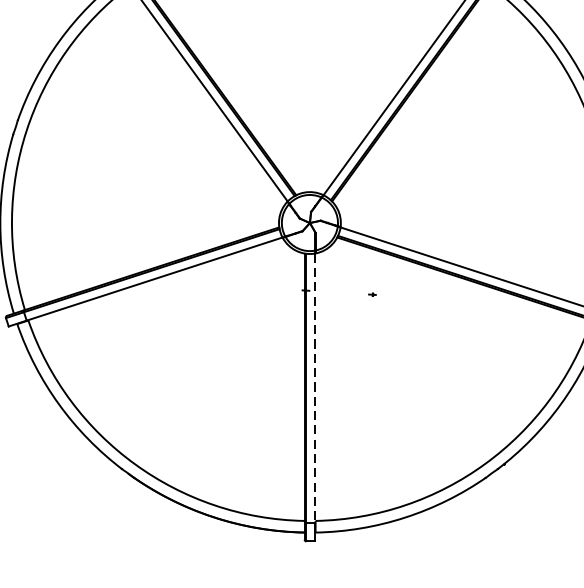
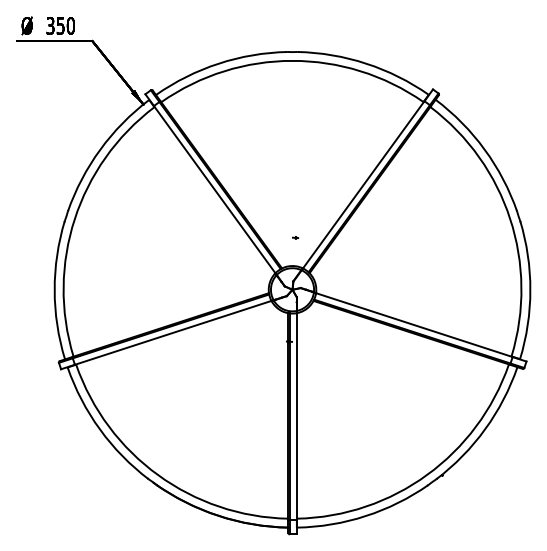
part: (372, 294) -> (295, 237), moved
line: (315, 389) -> (296, 417), dashed -> solid

